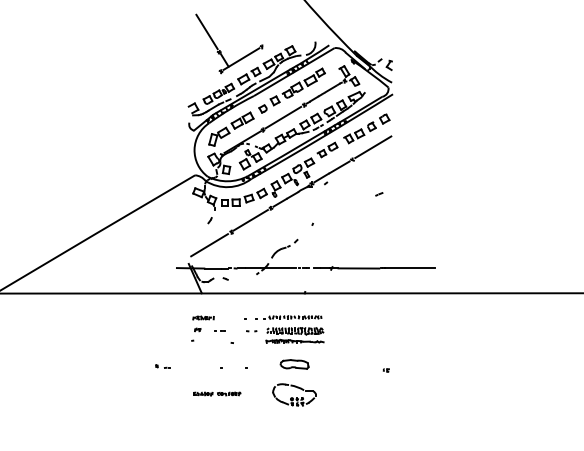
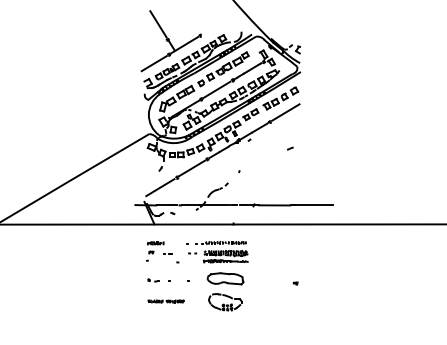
line: (200, 83) -> (153, 63), added
part: (294, 363) -> (225, 278), size x1.67
part: (162, 366) -> (153, 280), moved

